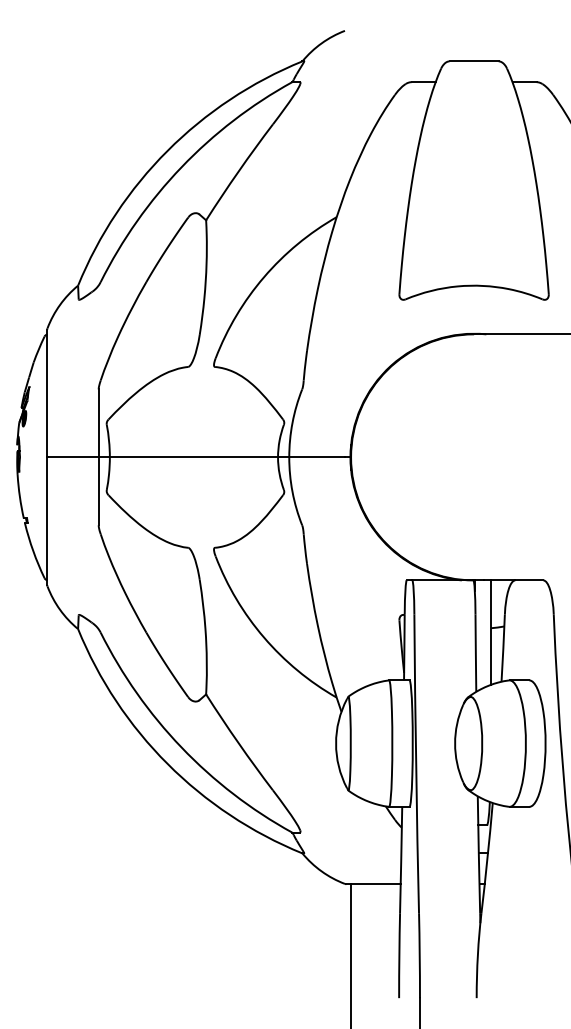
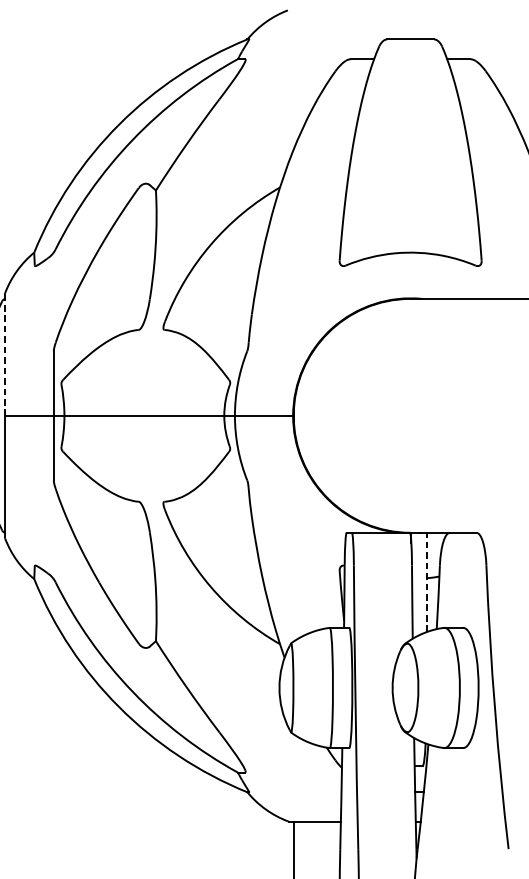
line: (47, 393) -> (5, 355), solid -> dashed
line: (491, 632) -> (427, 582), solid -> dashed

